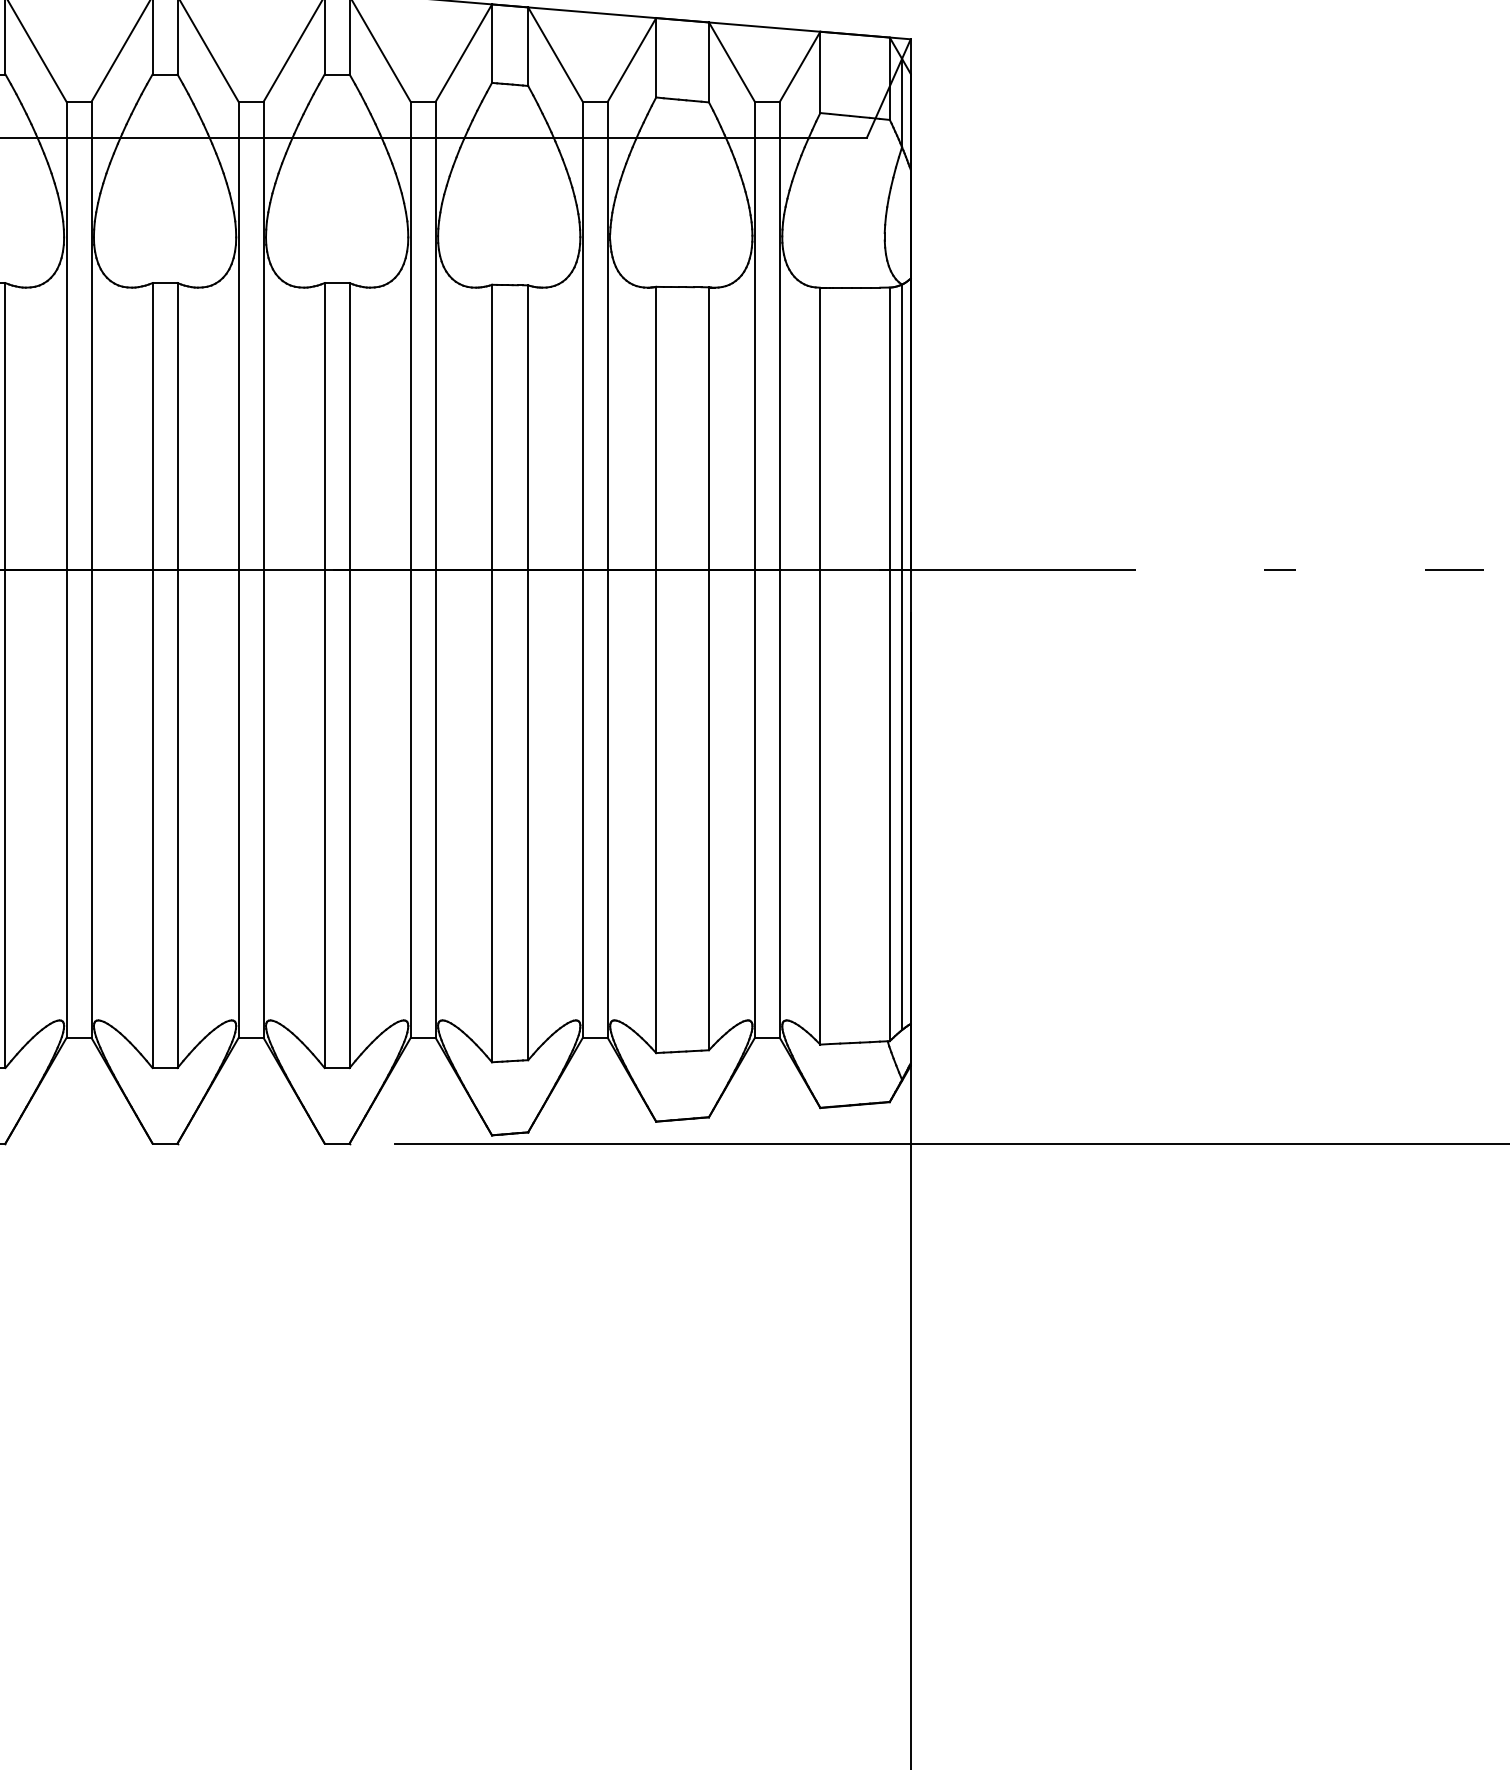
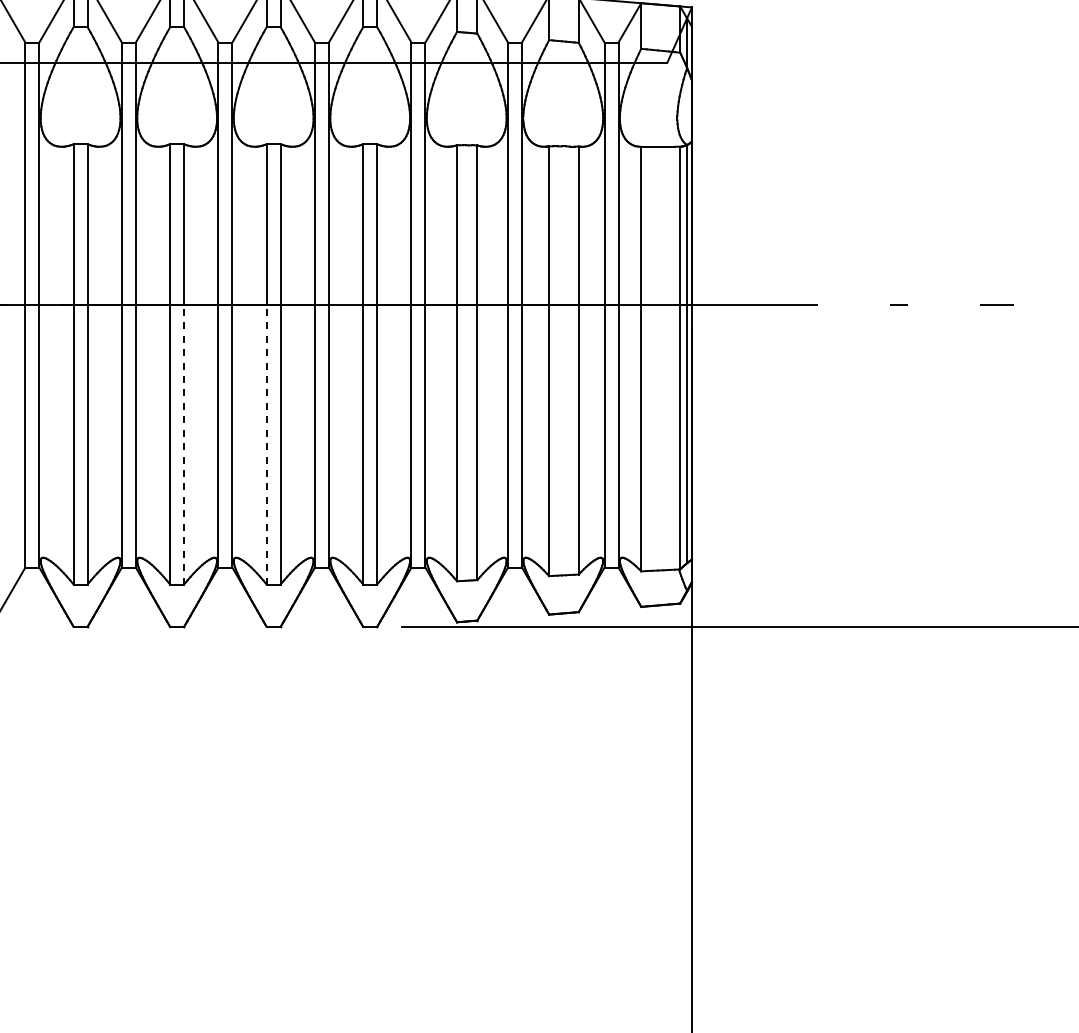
line: (6, 818) -> (184, 444), solid -> dashed
line: (152, 818) -> (266, 444), solid -> dashed

